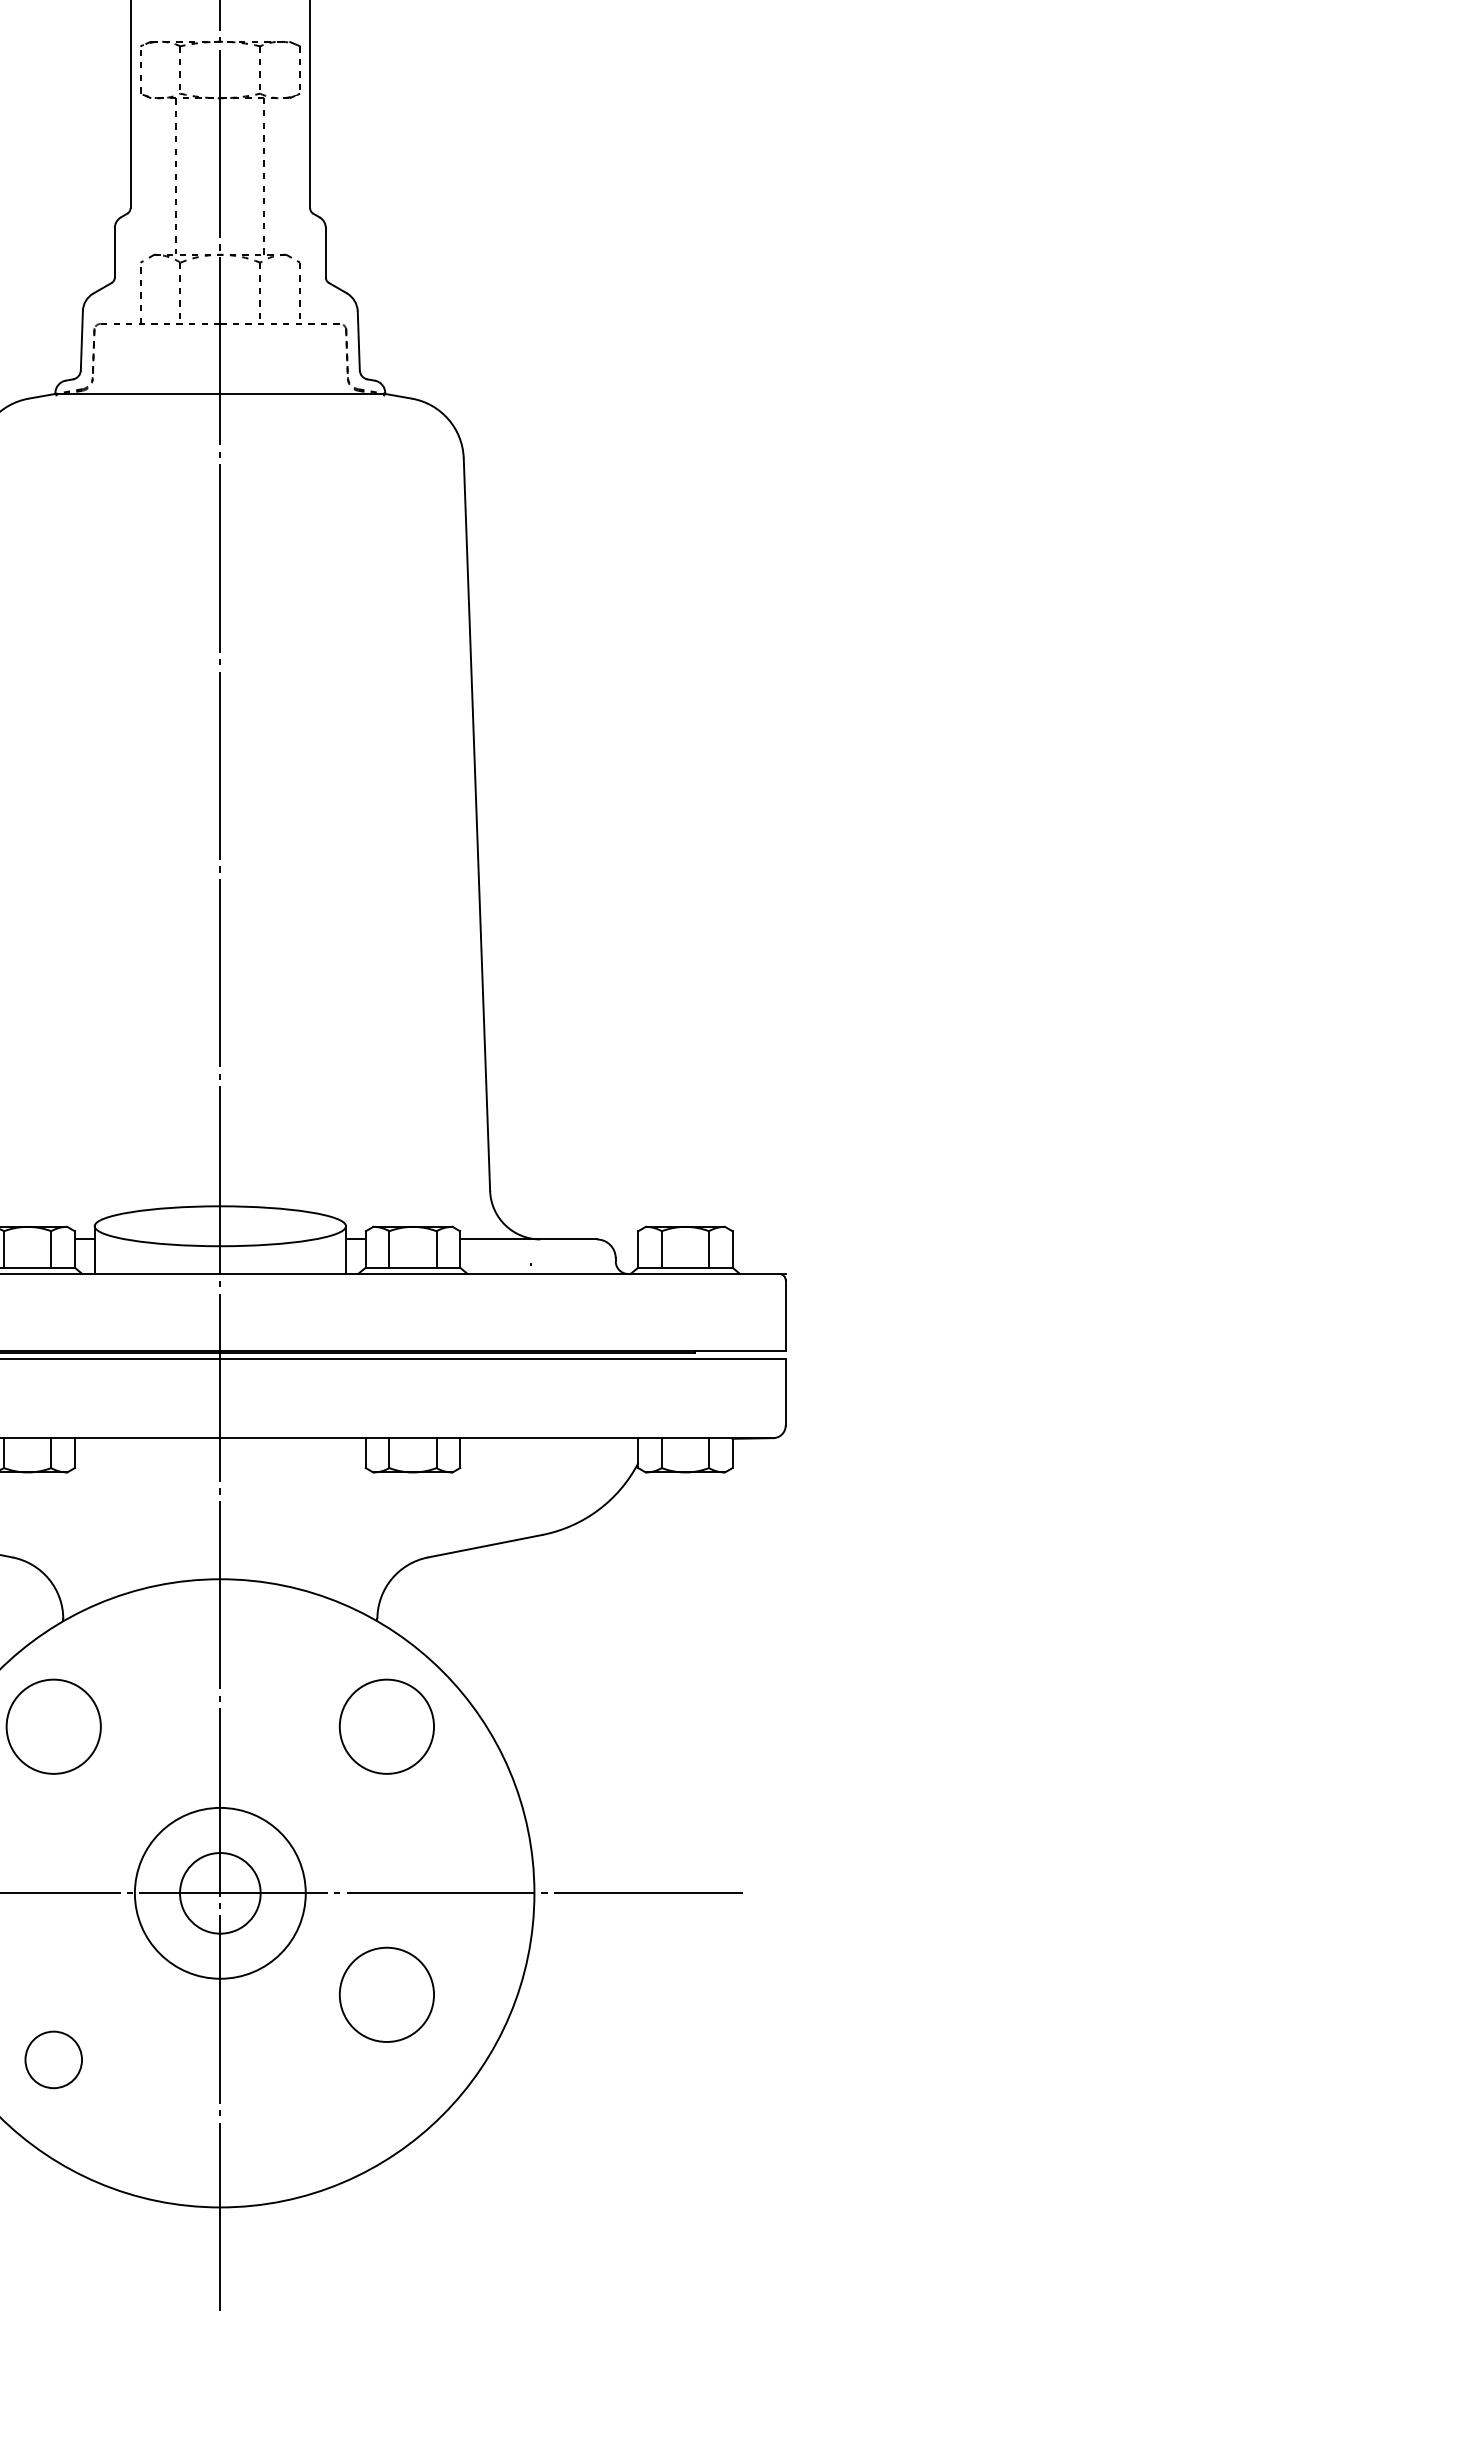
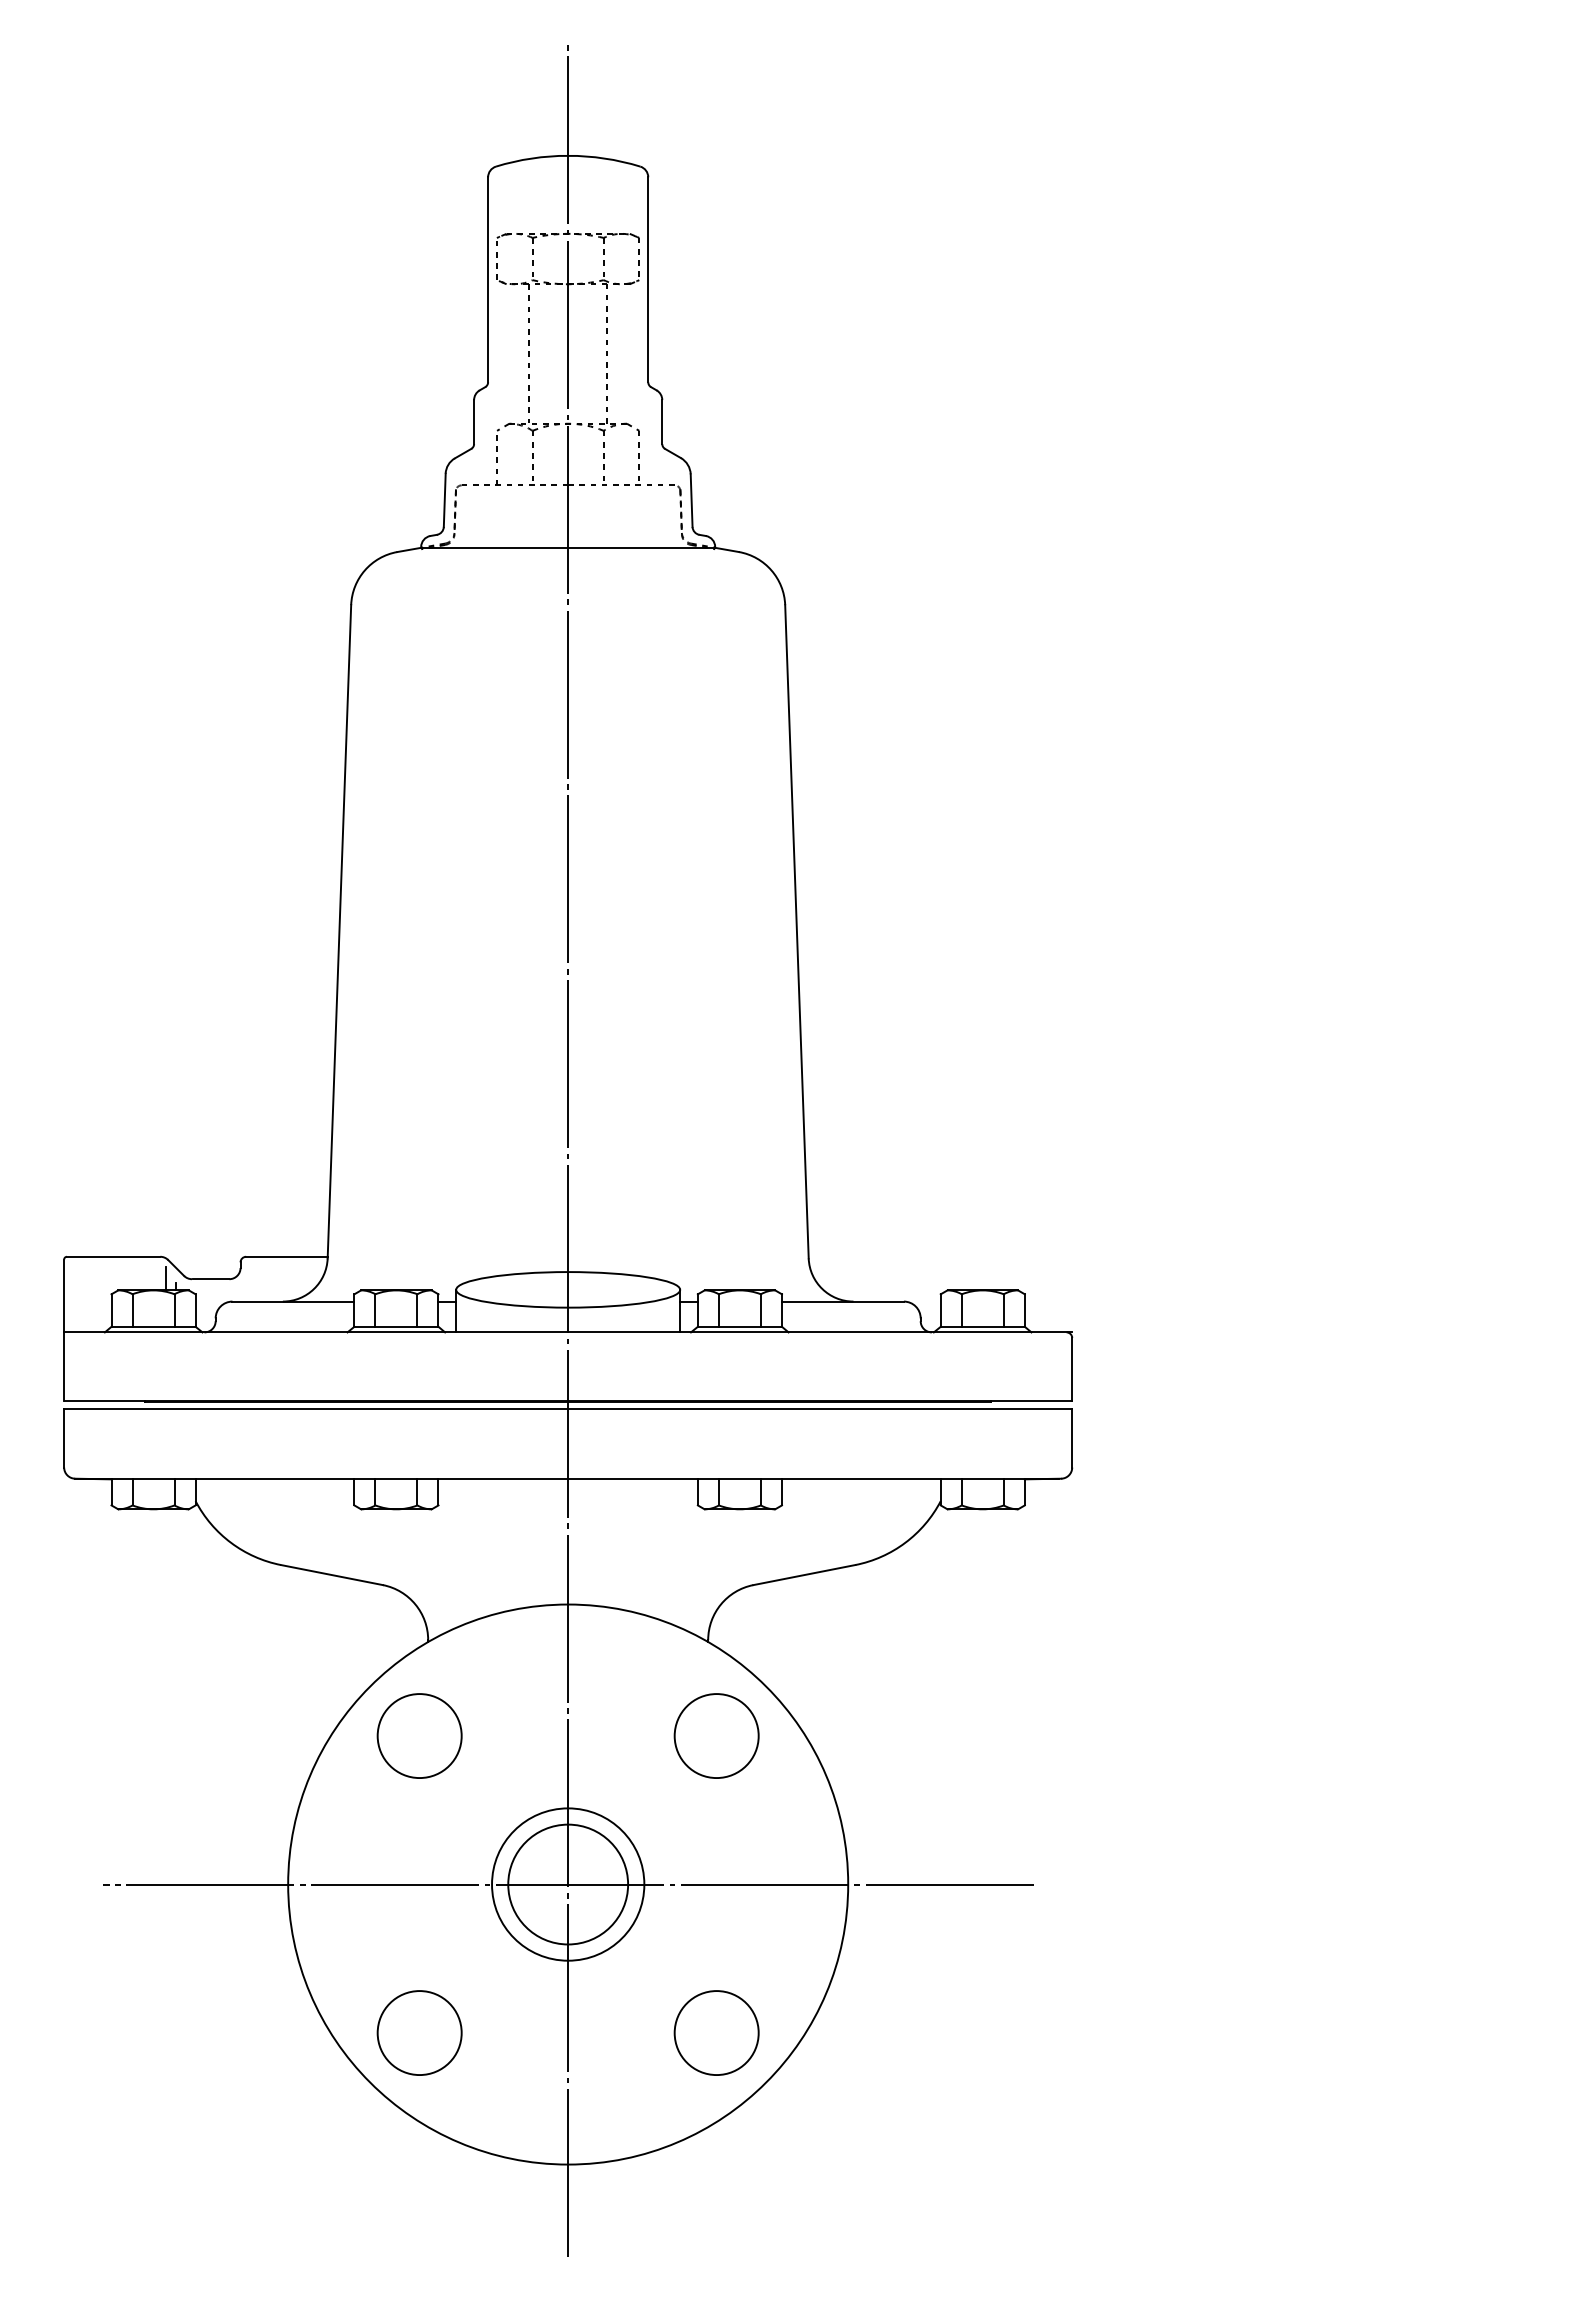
circle: (220, 1893) -> (568, 1884), size x1.67
circle: (386, 1994) -> (716, 2032), moved
circle: (53, 2060) -> (419, 2033), size x1.67

